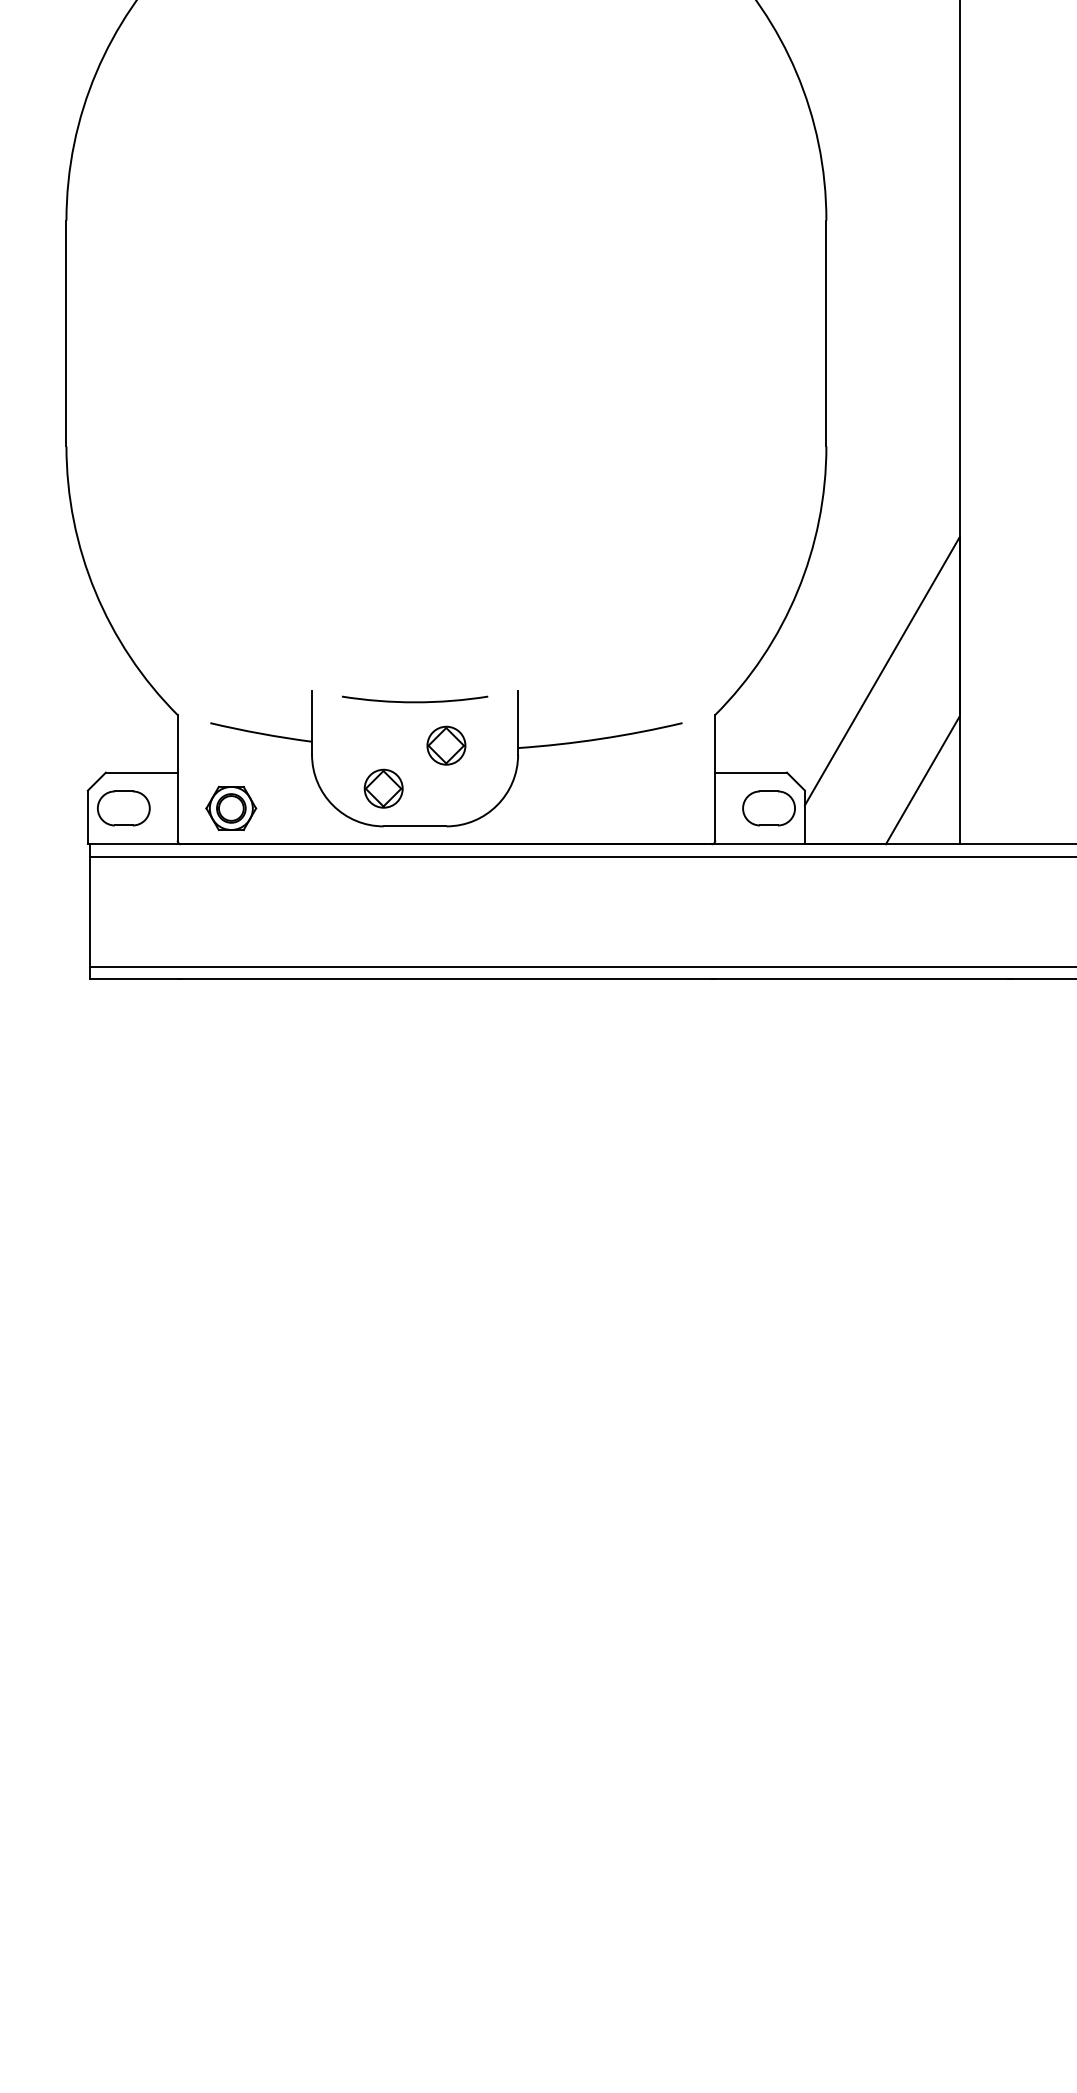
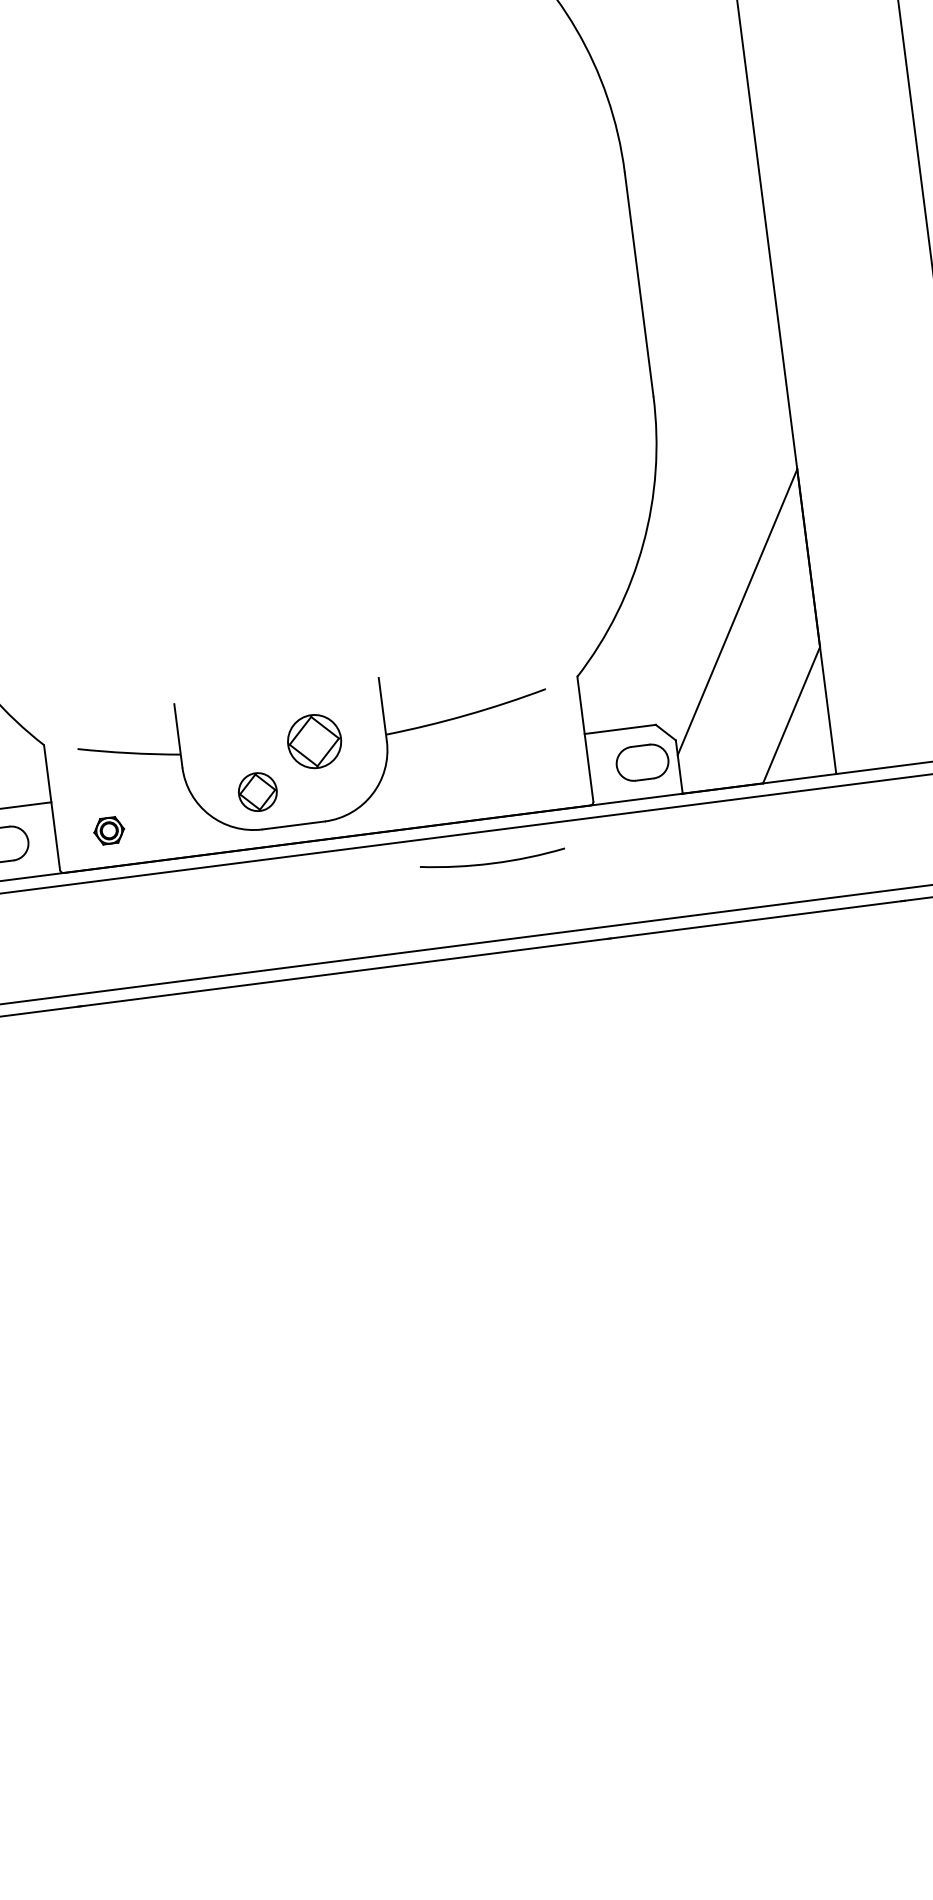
arc: (415, 701) -> (493, 862), moved
part: (446, 745) -> (314, 741), size x1.4
part: (231, 807) -> (109, 830), size x0.6

